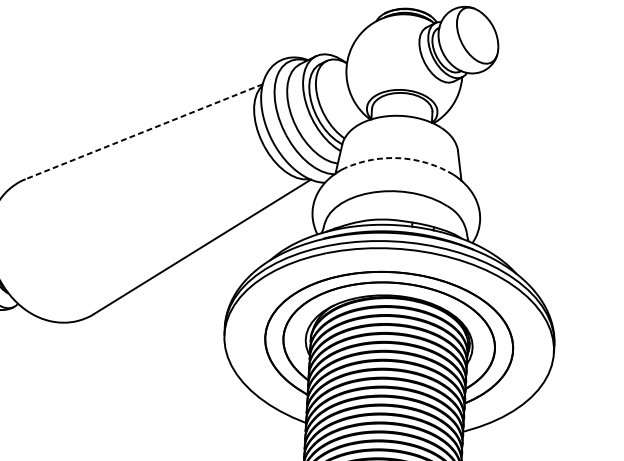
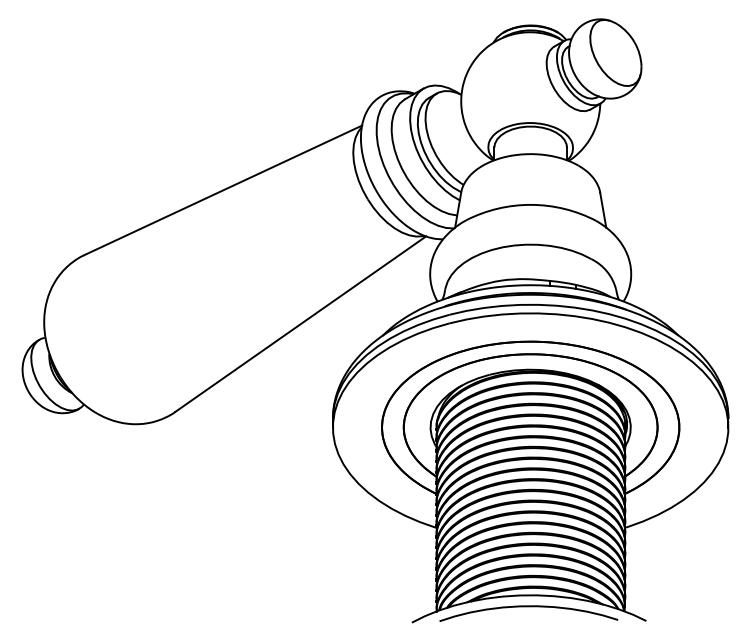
line: (144, 131) -> (223, 190), dashed -> solid
arc: (400, 157) -> (531, 204), dashed -> solid

